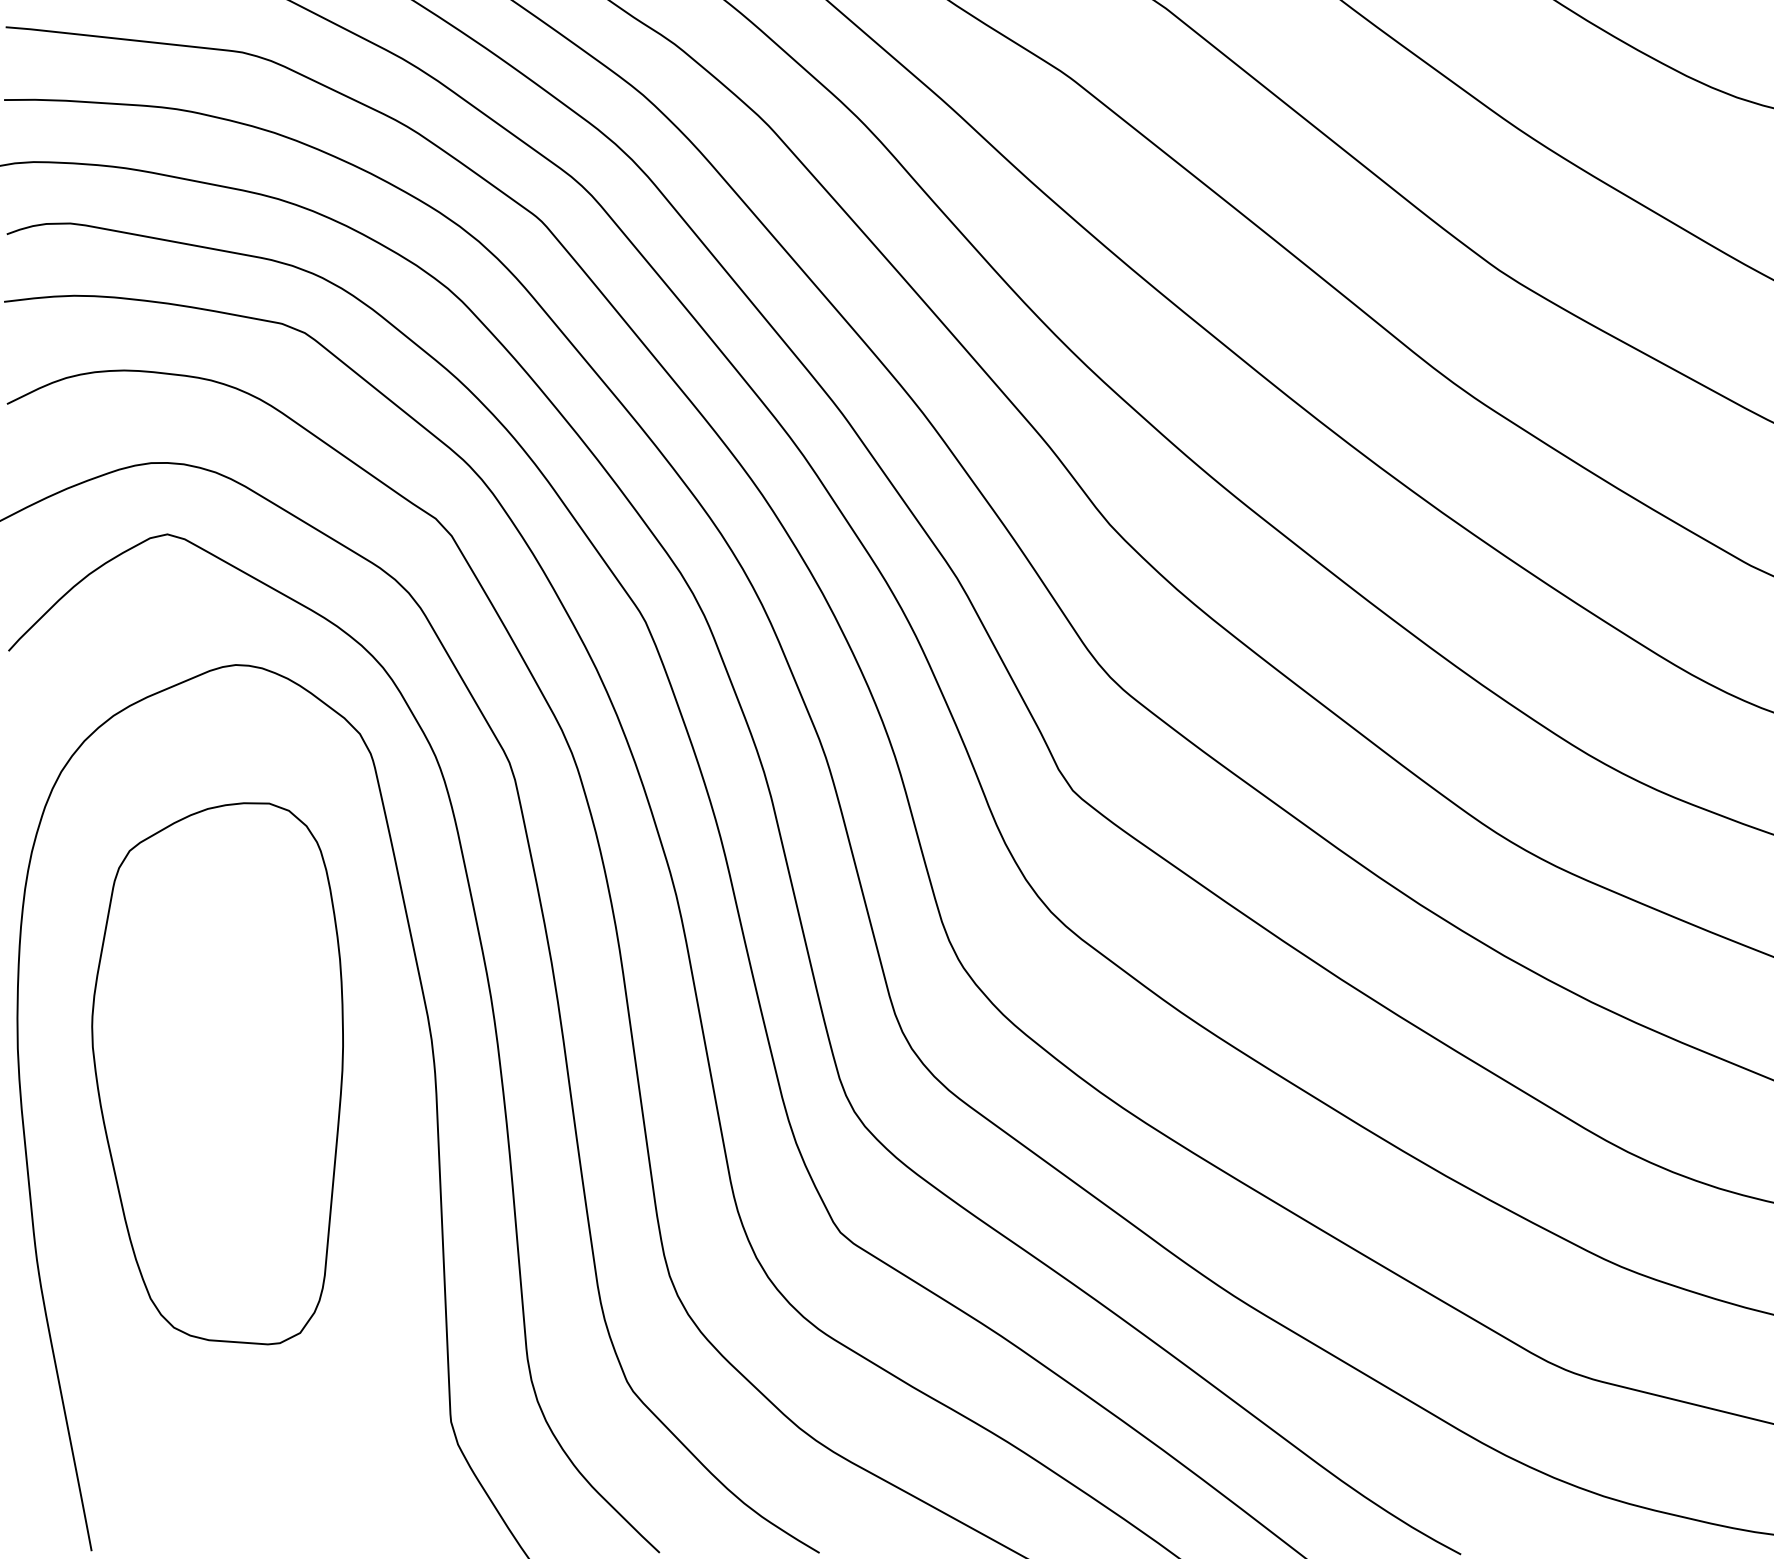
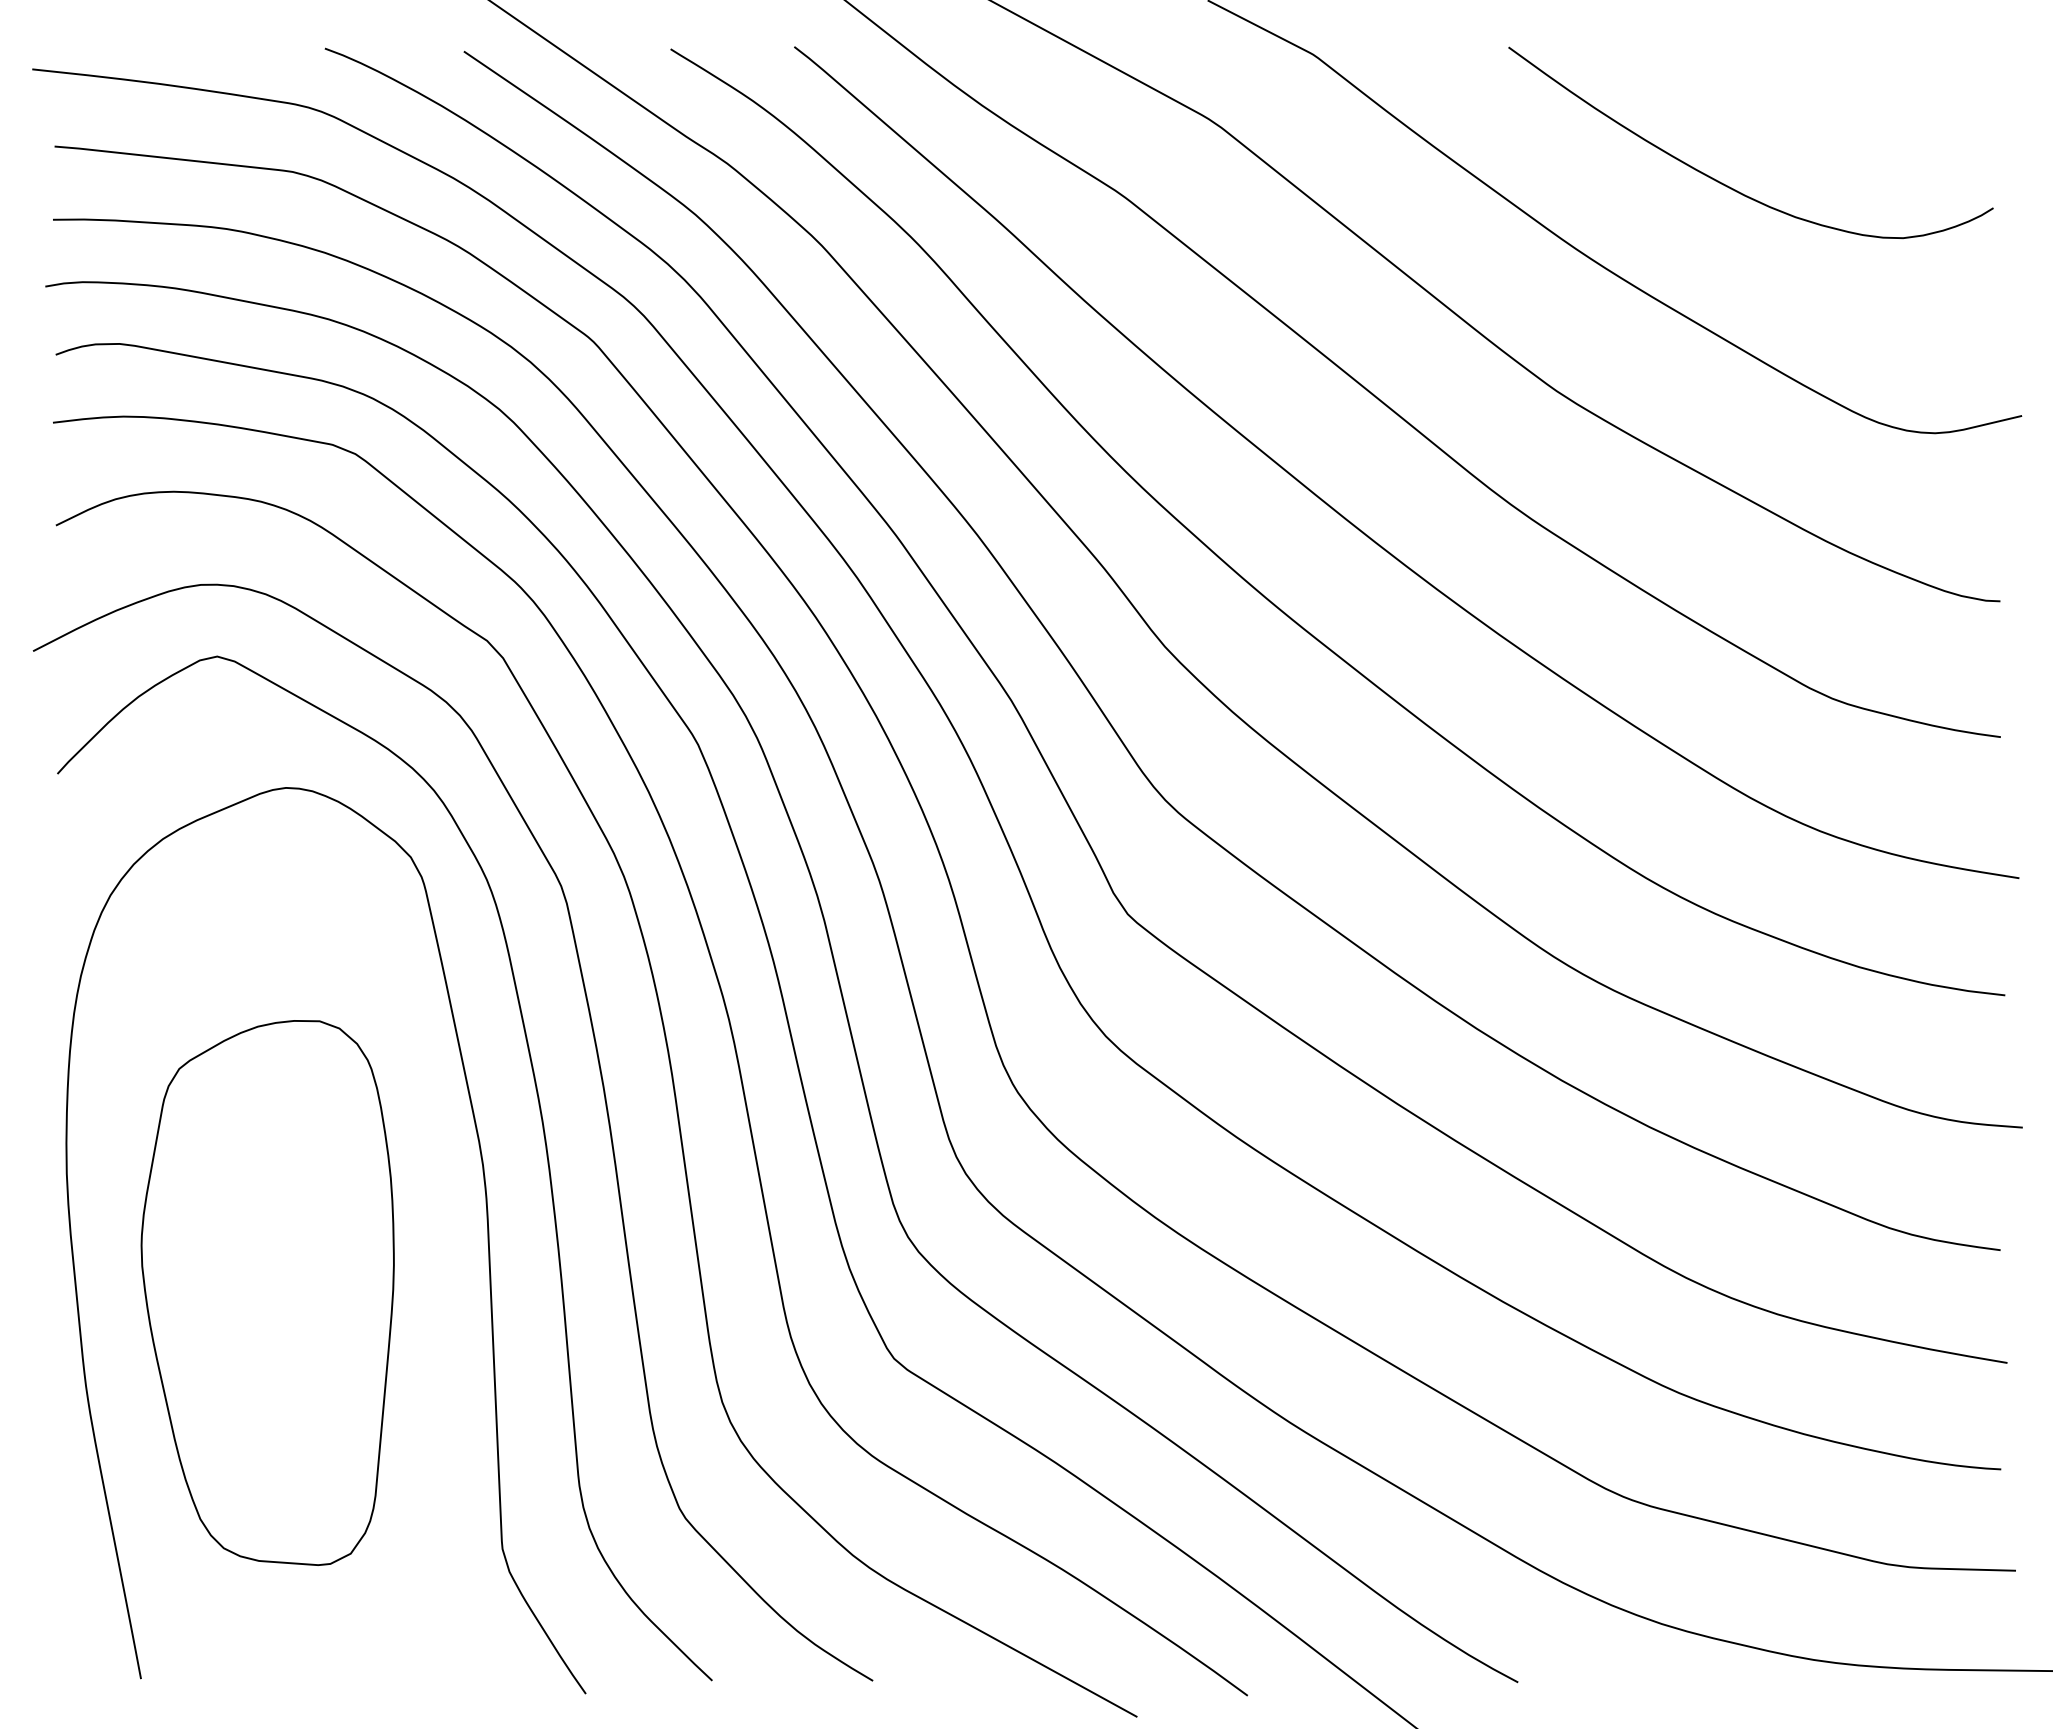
part: (217, 1073) -> (267, 1292), moved

